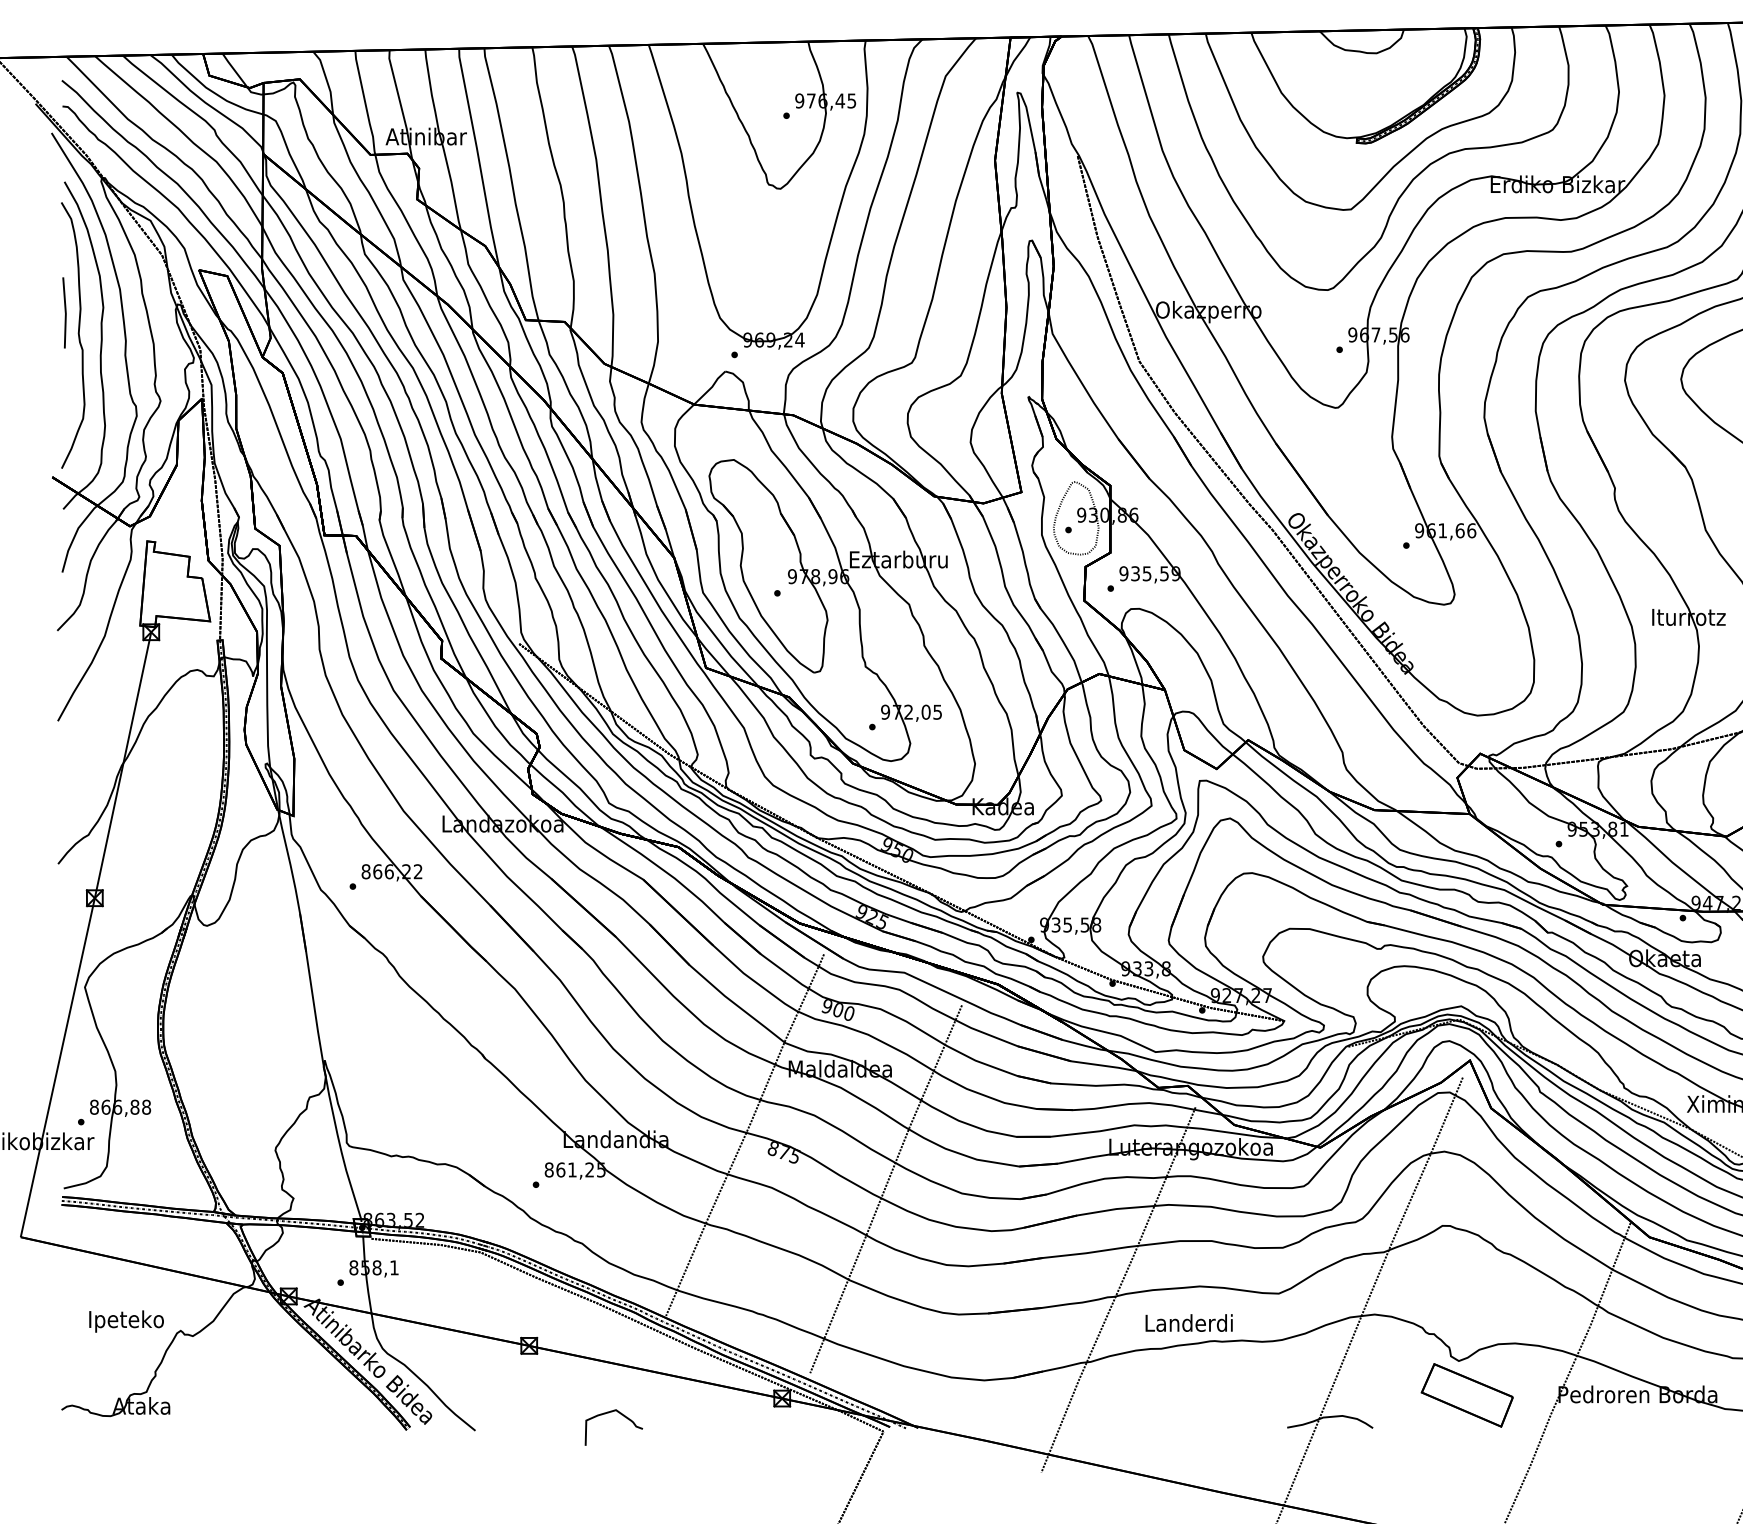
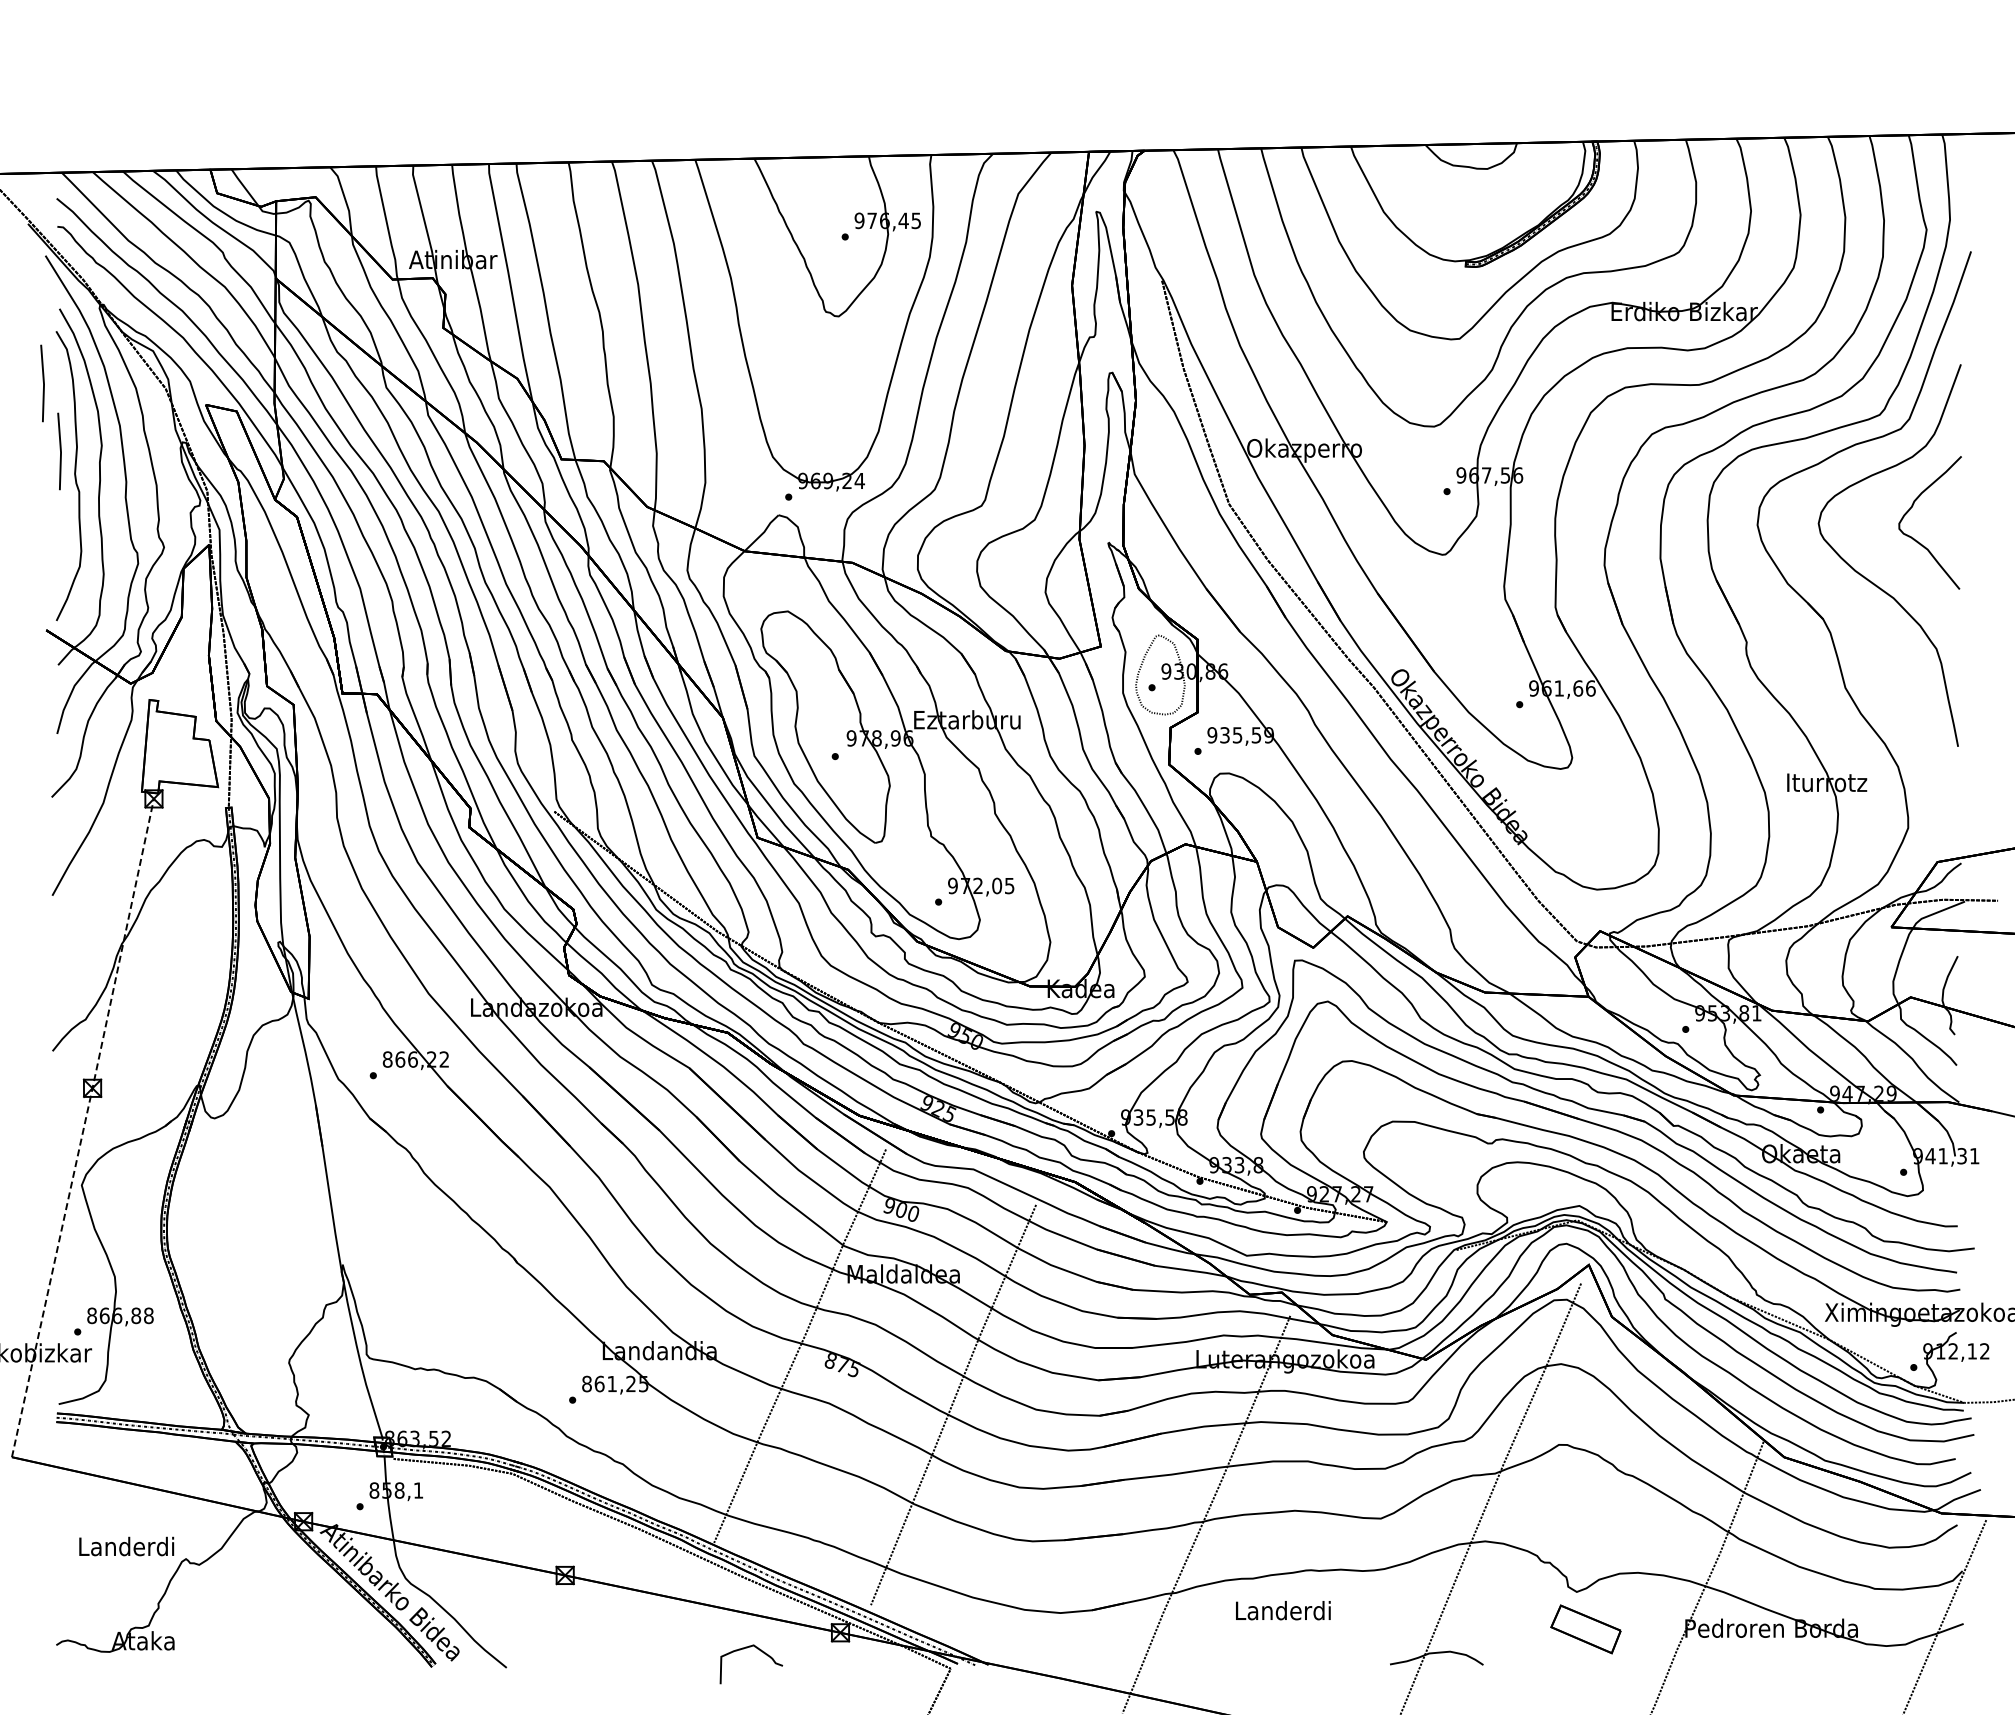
line: (49, 250) -> (43, 383), added
line: (87, 934) -> (84, 1127), solid -> dashed
text: (126, 1321) -> (126, 1548), Ipeteko -> Landerdi
text: (1189, 1322) -> (1283, 1610), moved
part: (1466, 1395) -> (1585, 1629), size x0.7
curve: (622, 1415) -> (760, 1651), moved

